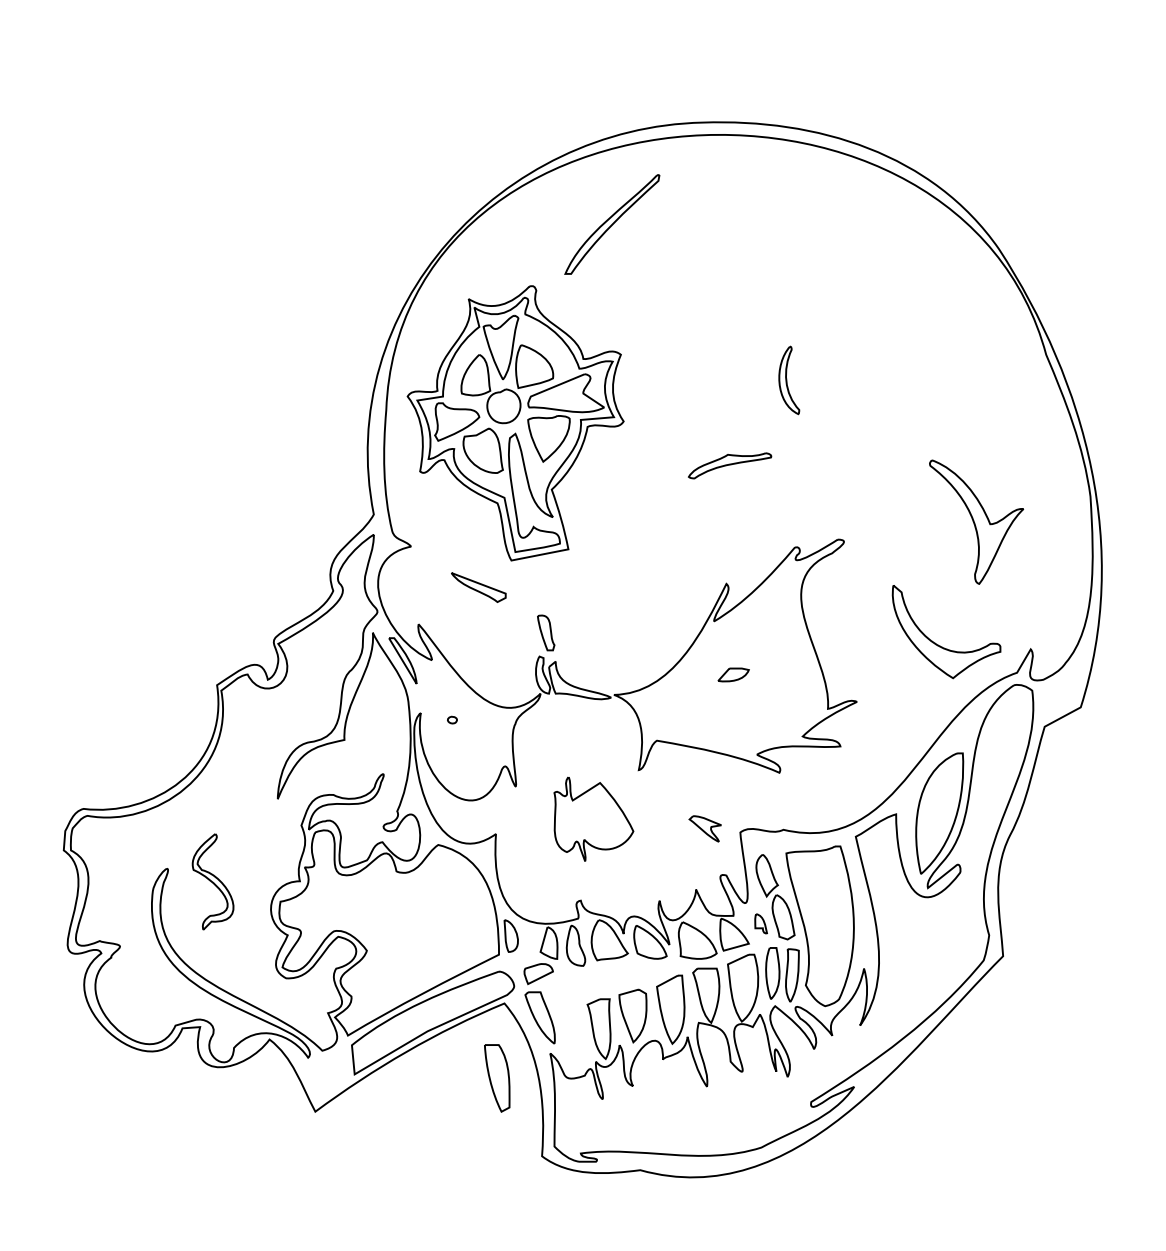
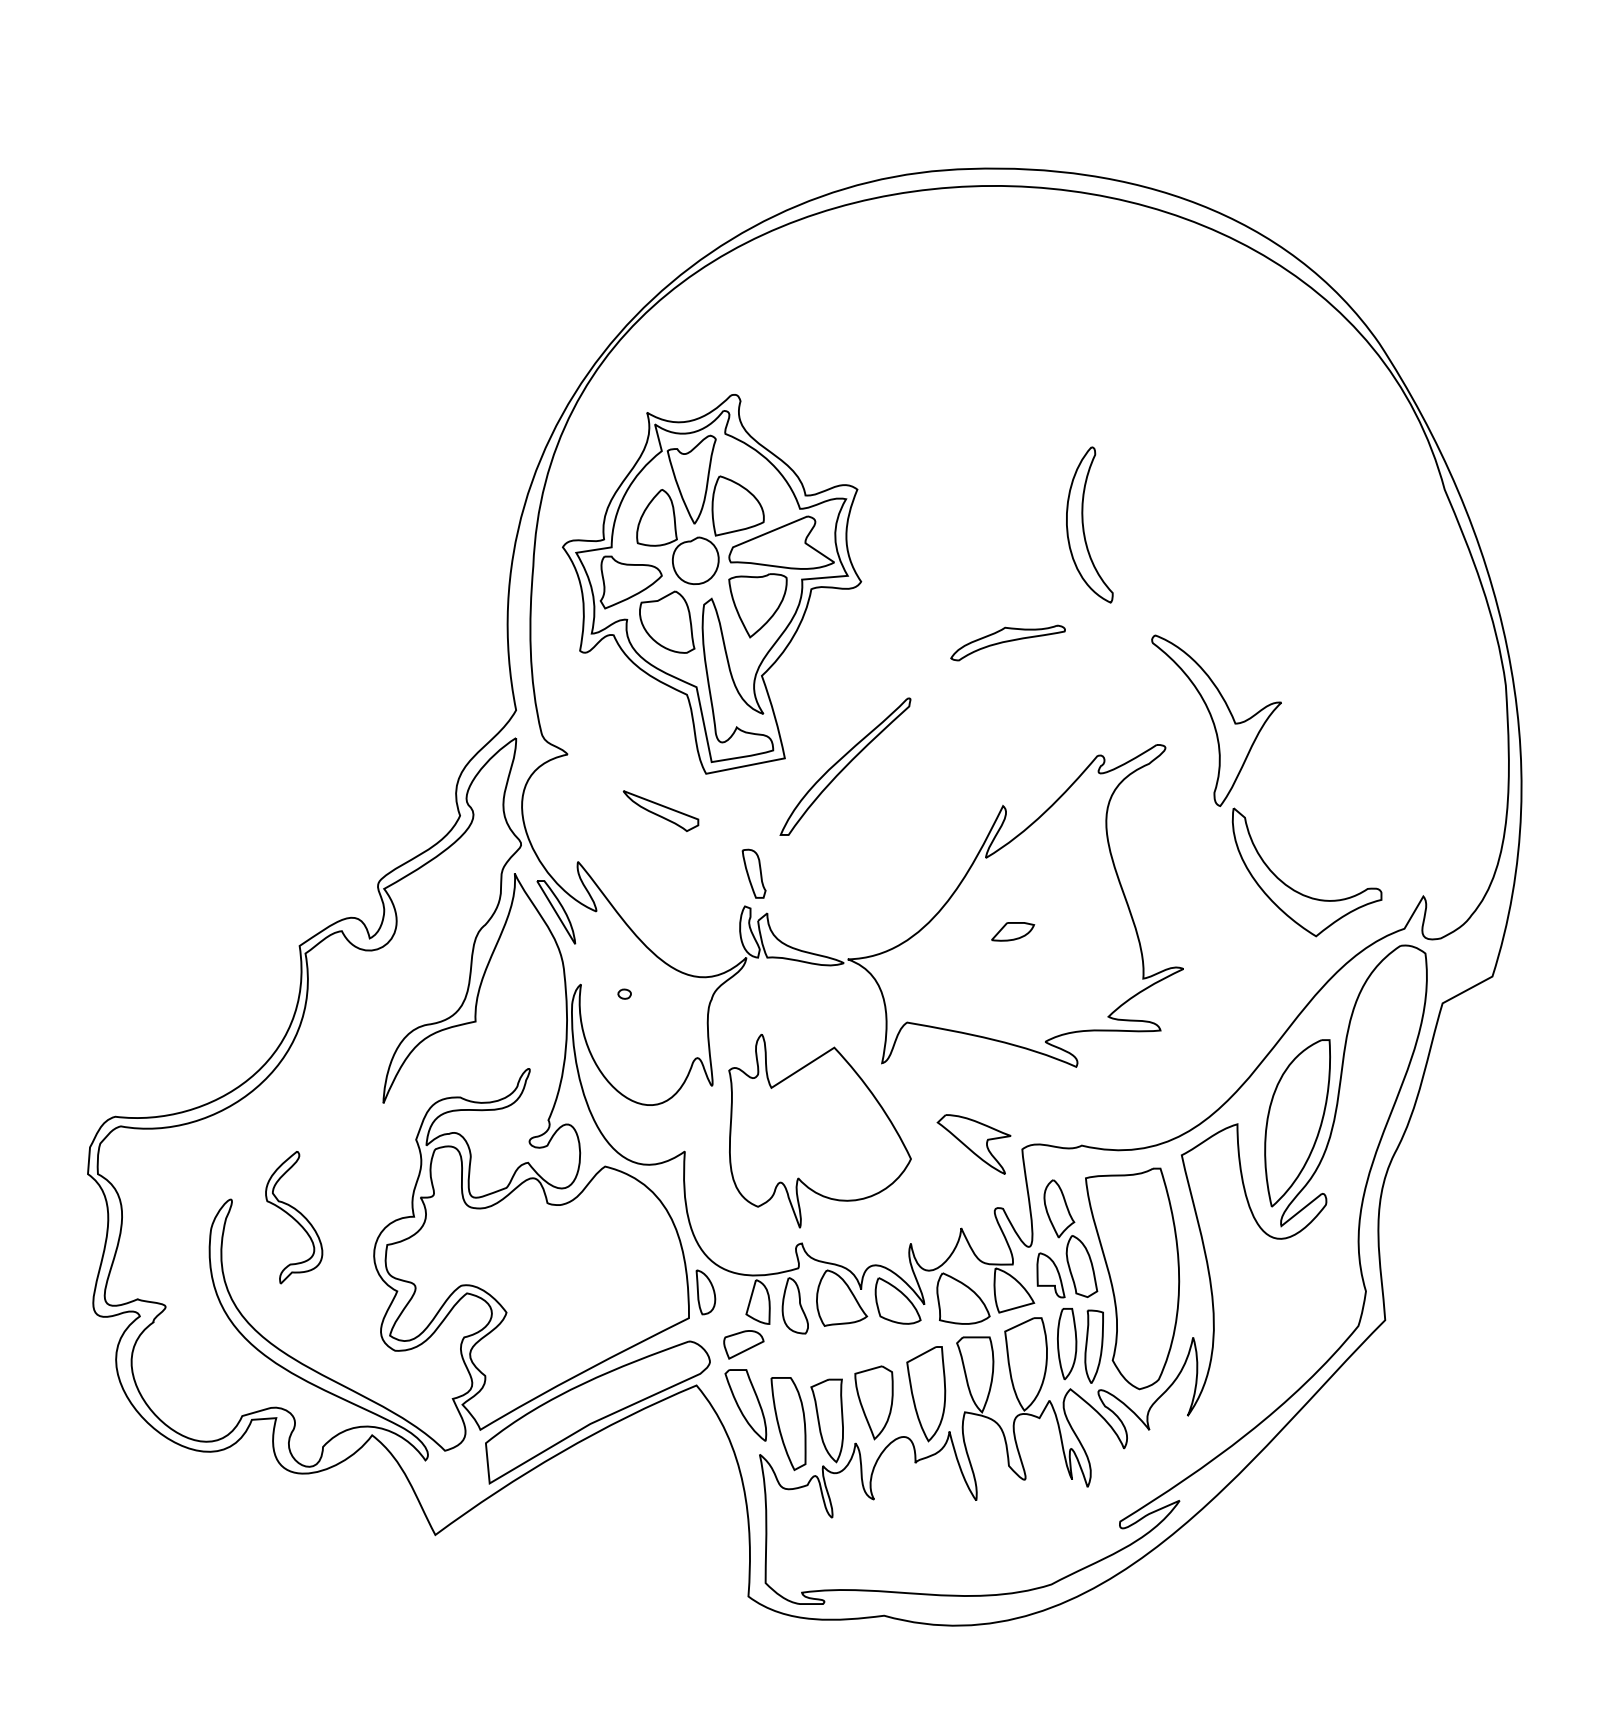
part: (612, 224) -> (845, 766), moved
part: (789, 380) -> (1089, 524), size x1.67
part: (976, 521) -> (1216, 720), moved
part: (593, 818) -> (819, 1130), size x1.67
part: (705, 828) -> (973, 1144), size x1.67
part: (760, 923) -> (1050, 1275), size x1.67
part: (497, 1078) -> (788, 1424), moved

